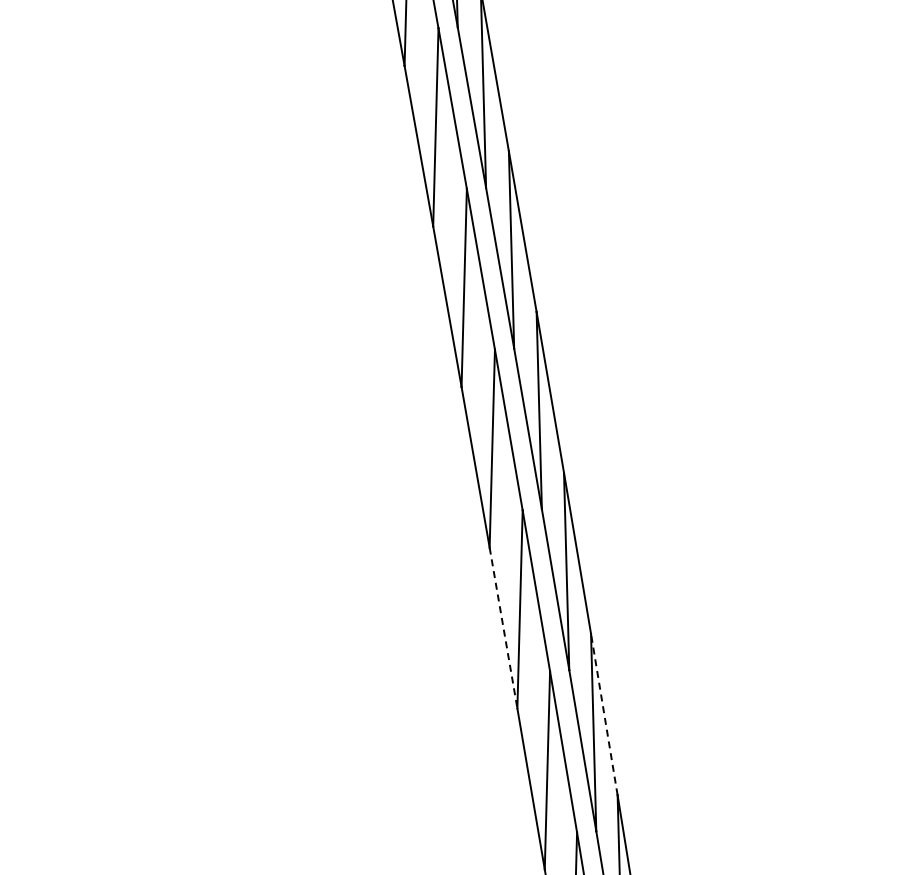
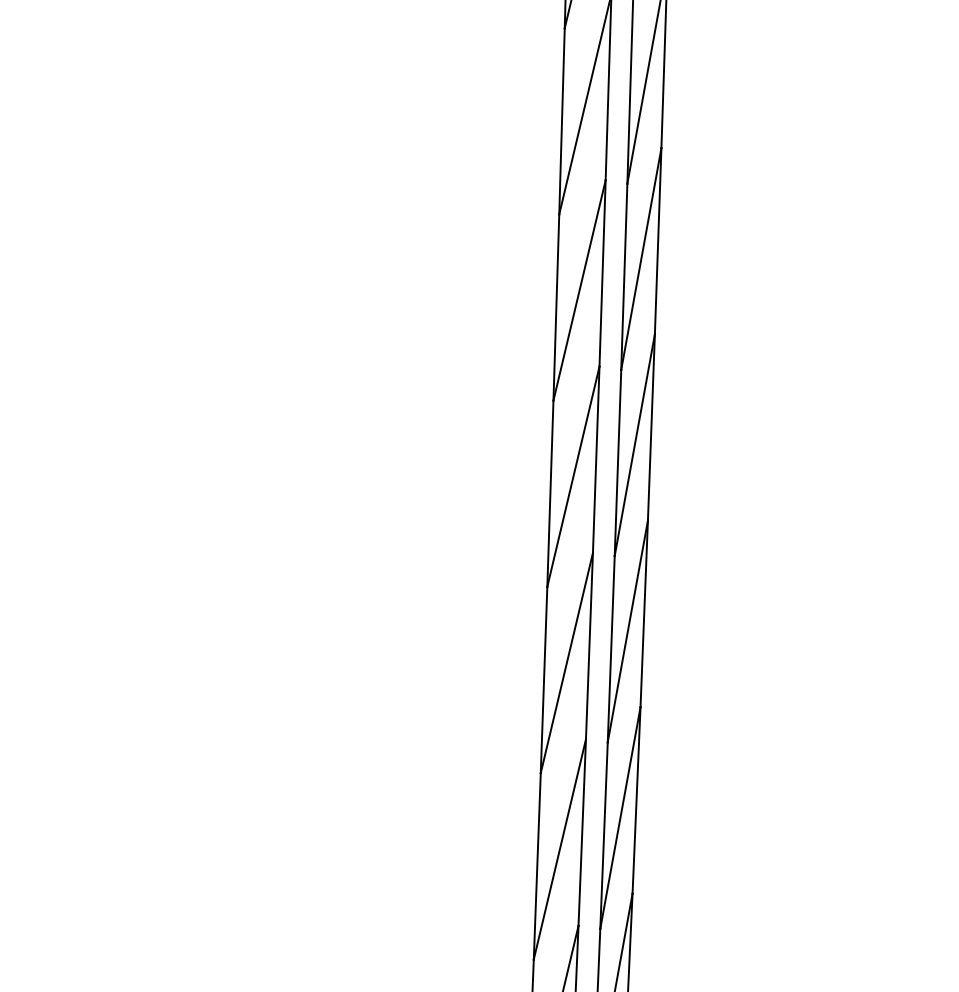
line: (503, 628) -> (543, 680), dashed -> solid
line: (604, 714) -> (636, 800), dashed -> solid

